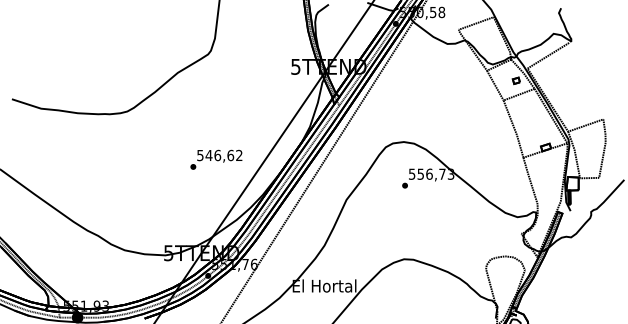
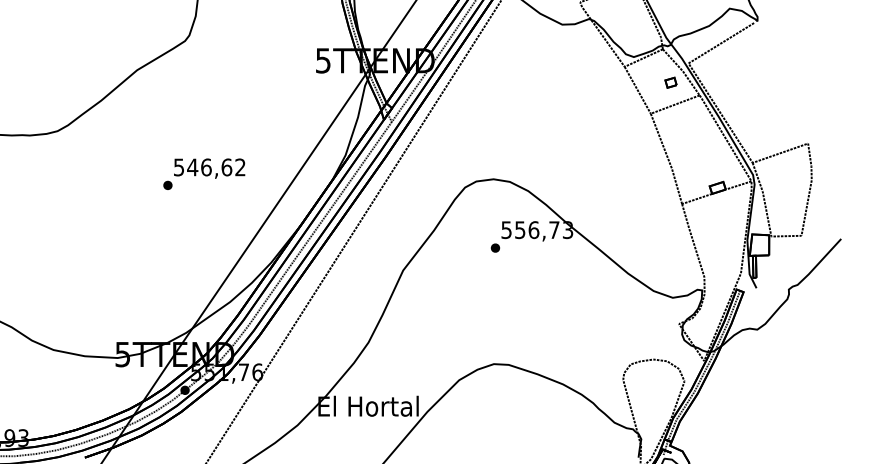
text: (216, 159) -> (204, 173), moved

